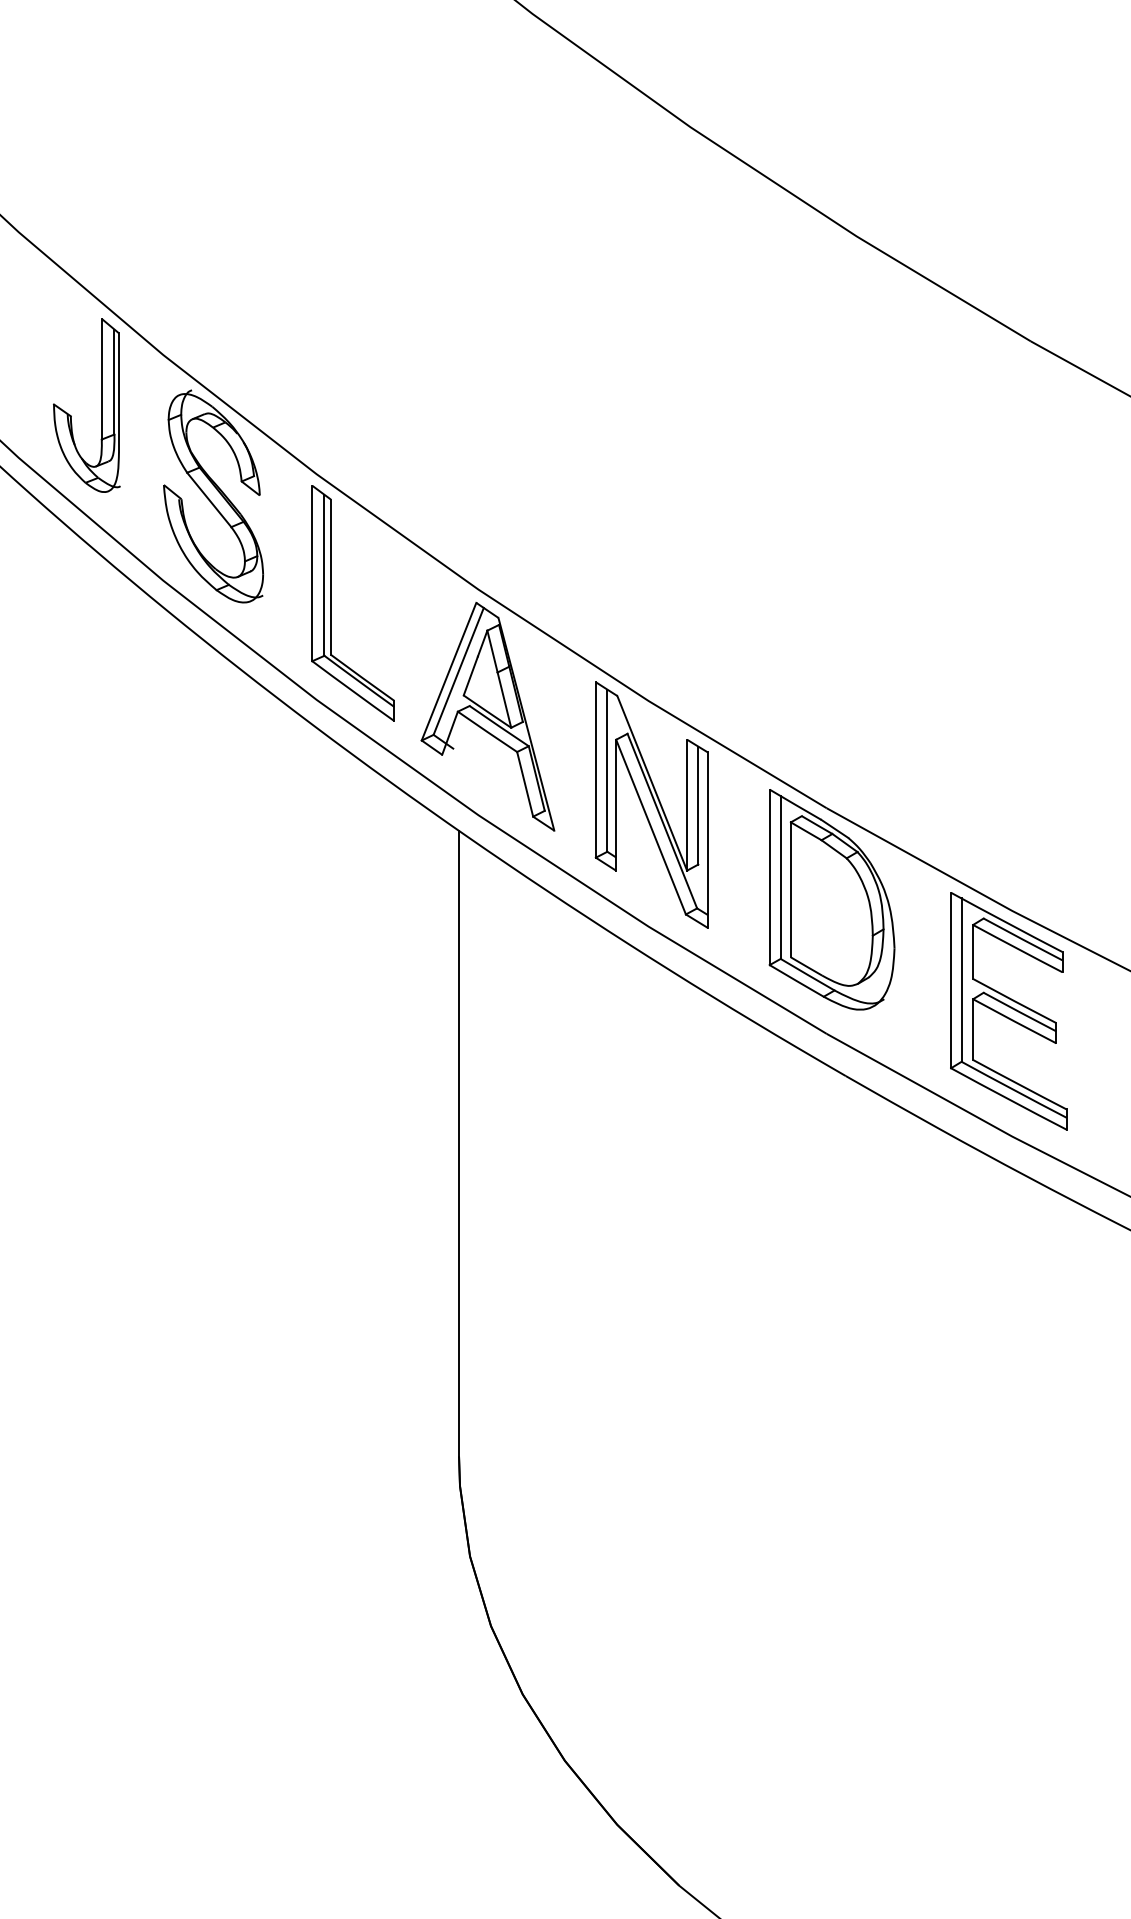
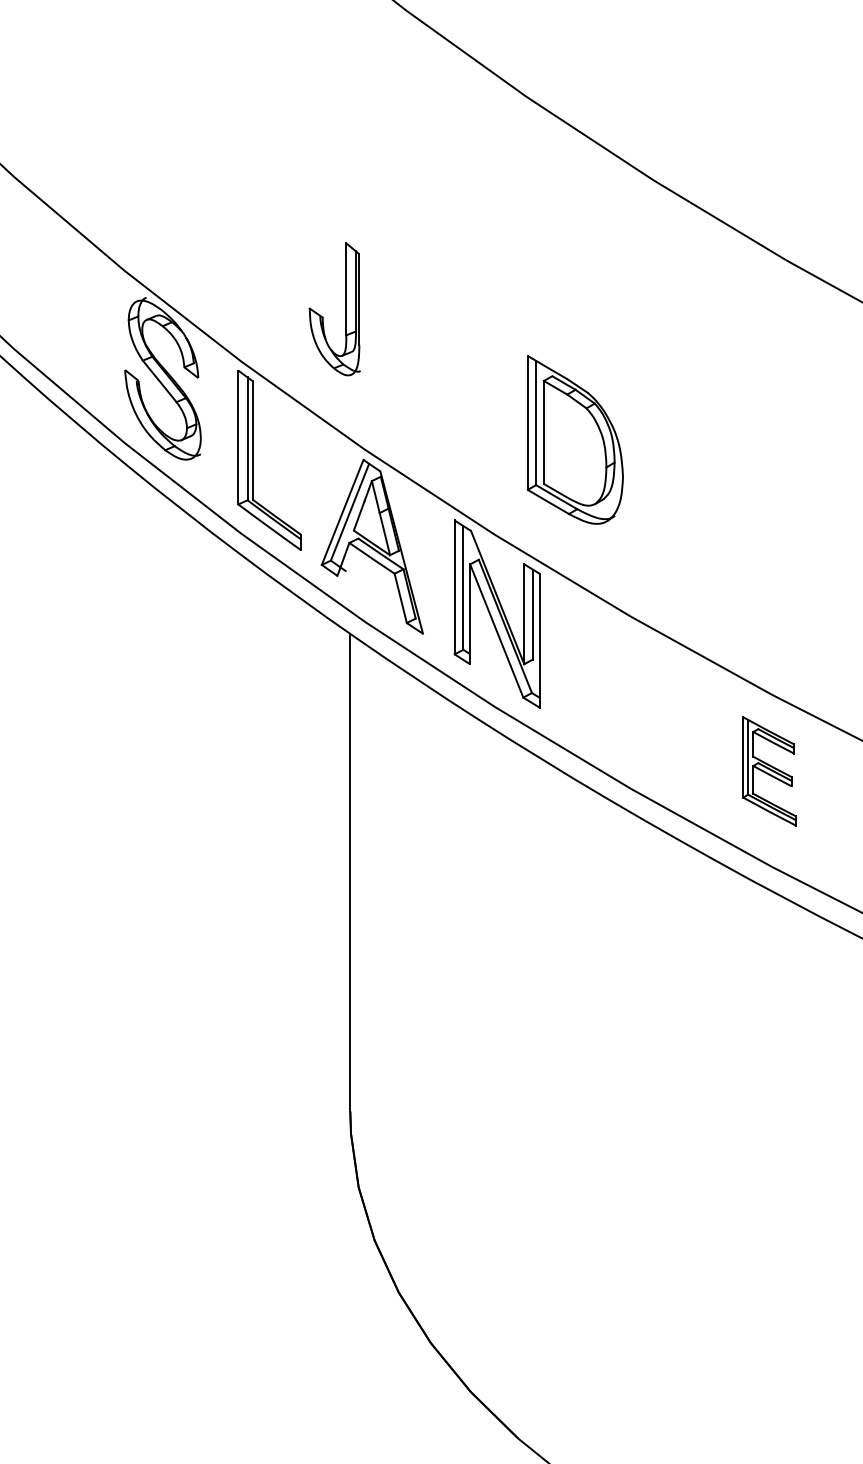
part: (101, 405) -> (346, 309), moved
part: (831, 899) -> (574, 439), moved
part: (1008, 1011) -> (769, 771), size x0.6

